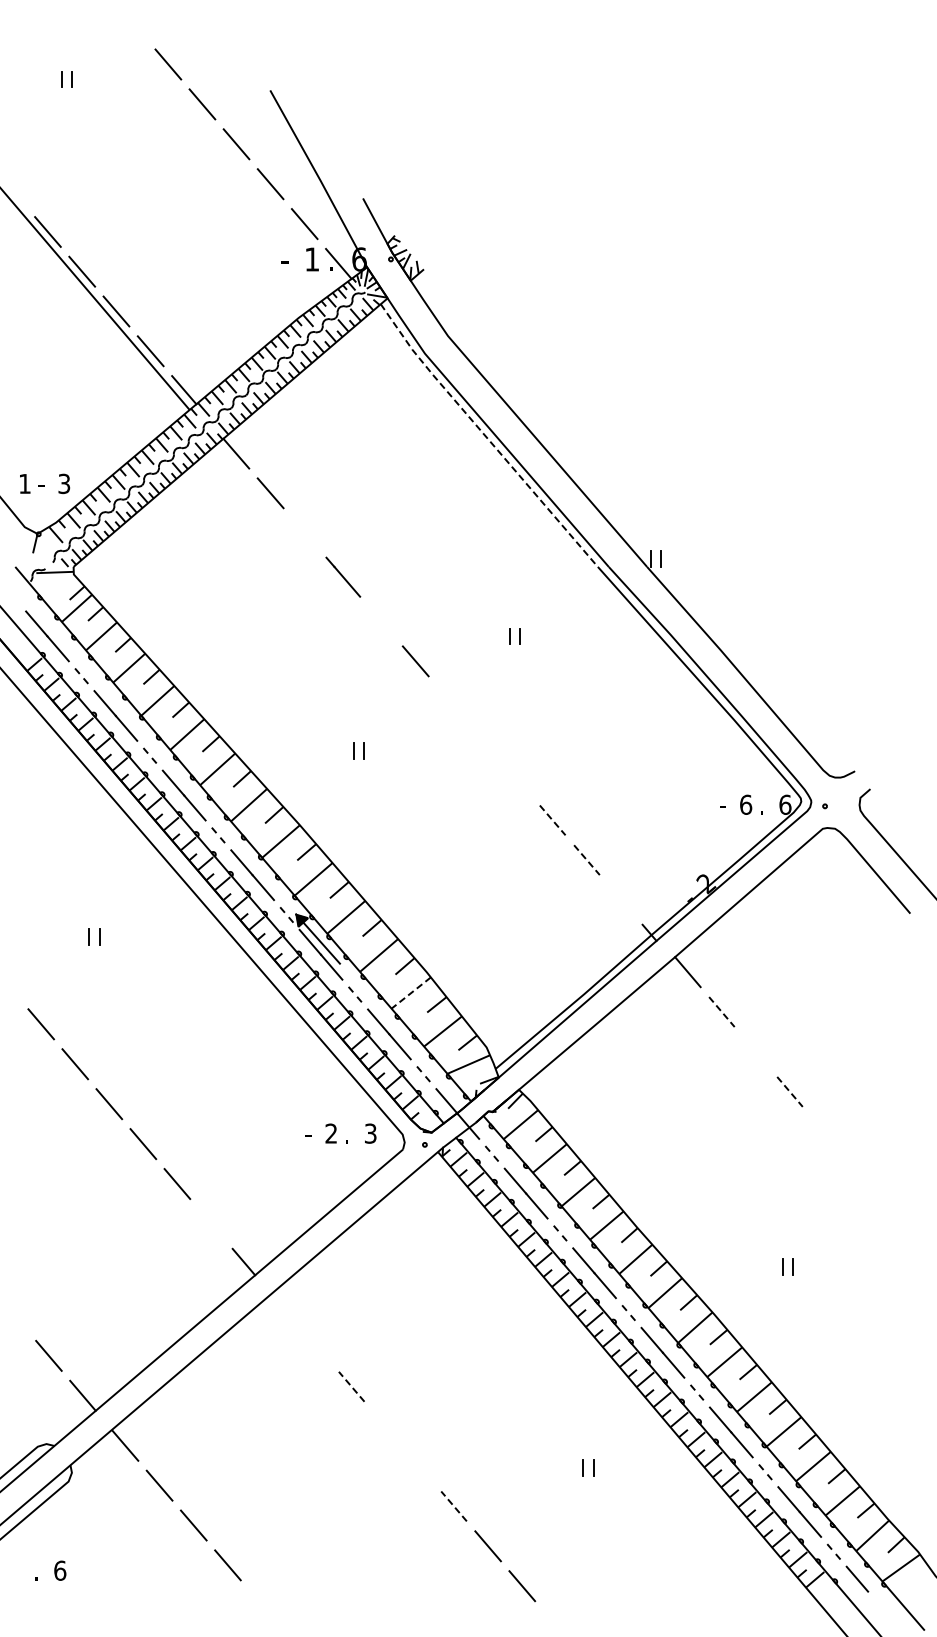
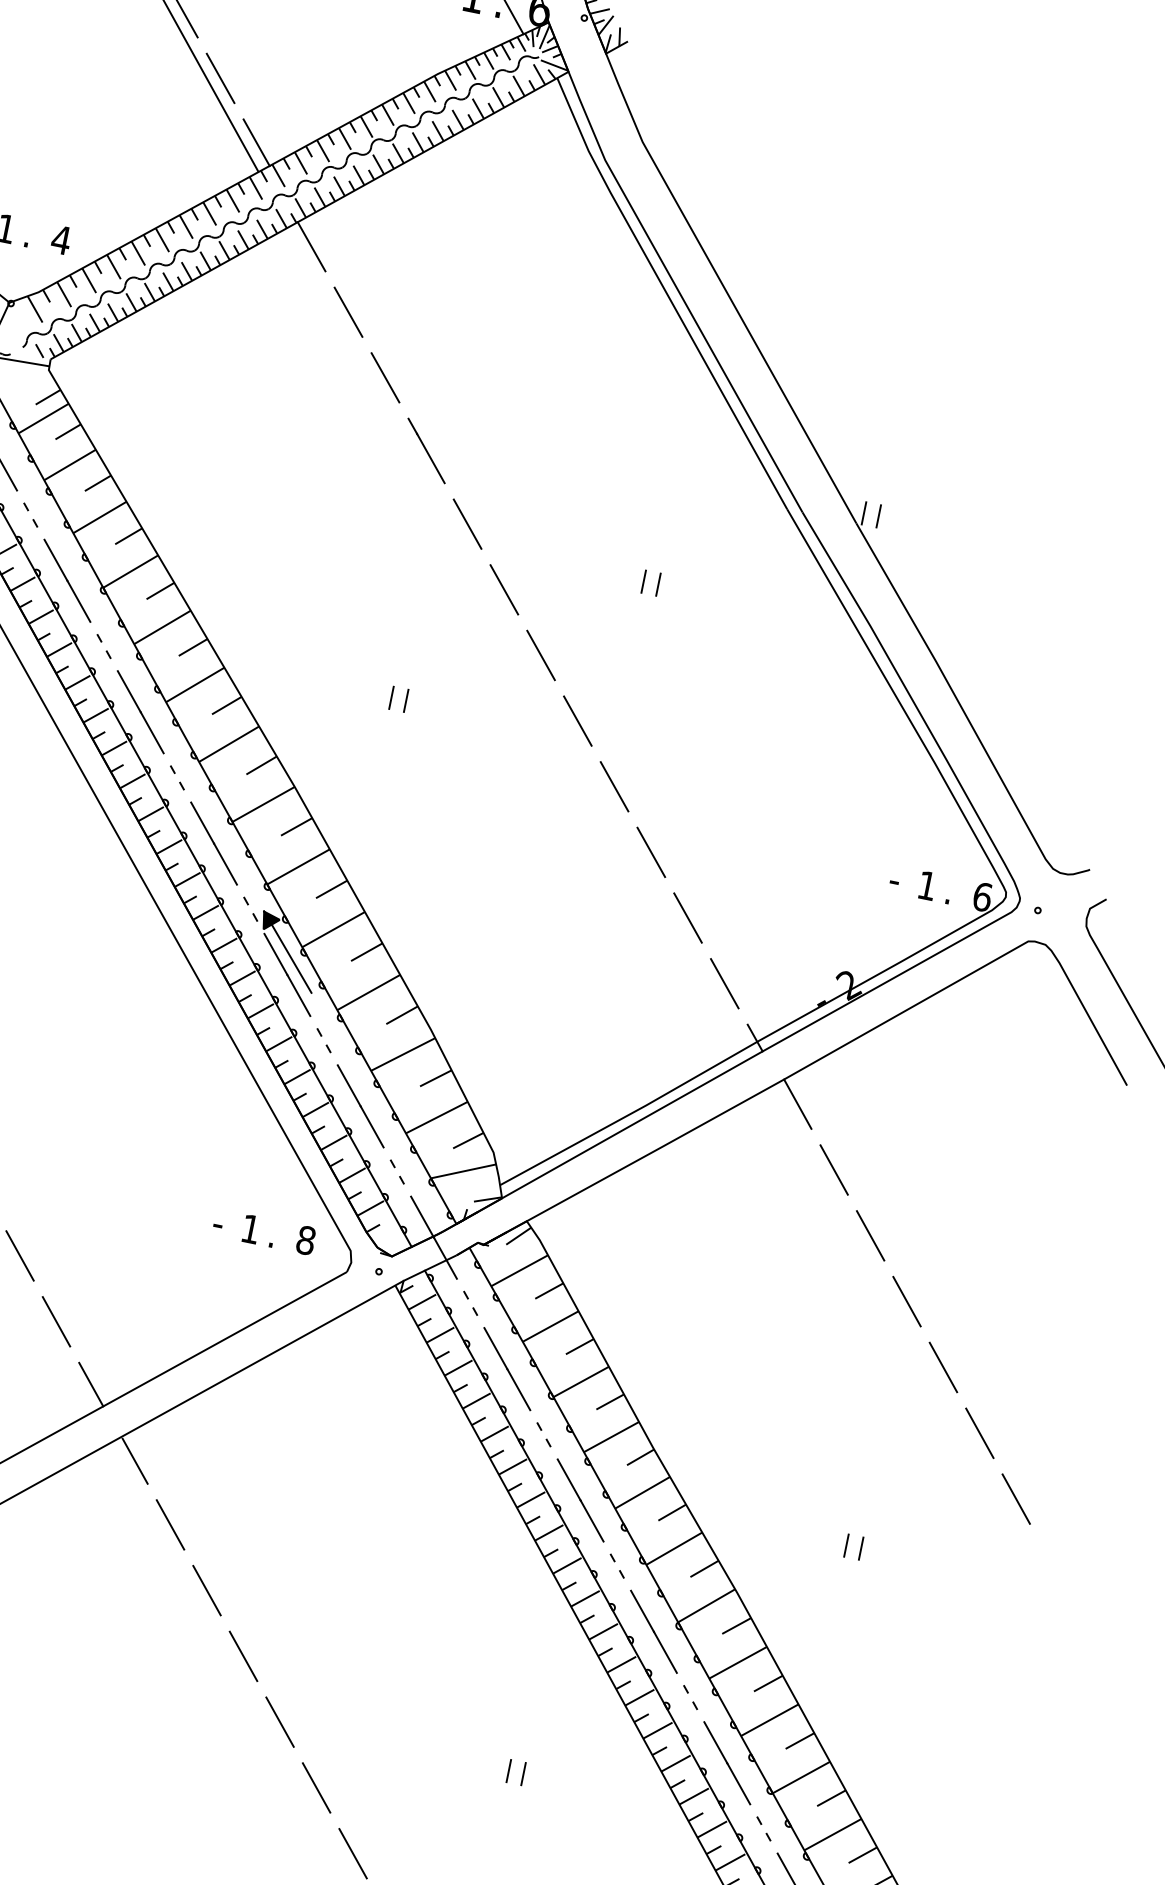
line: (485, 436) -> (666, 293), dashed -> solid
text: (63, 483) -> (60, 239), 3 -> 4
text: (41, 489) -> (27, 241), - -> .
line: (304, 532) -> (384, 377), added
line: (381, 621) -> (467, 524), added
line: (449, 701) -> (540, 655), added
line: (484, 740) -> (578, 720), added
line: (518, 780) -> (614, 786), added
text: (746, 804) -> (928, 885), 6 -> 1
line: (552, 820) -> (650, 852), dashed -> solid
line: (586, 860) -> (687, 918), dashed -> solid
line: (621, 899) -> (725, 983), added
line: (410, 993) -> (402, 1054), dashed -> solid
line: (721, 1012) -> (833, 1170), dashed -> solid
line: (755, 1051) -> (870, 1235), added
line: (790, 1091) -> (907, 1301), dashed -> solid
line: (823, 1131) -> (942, 1366), added
text: (330, 1133) -> (249, 1228), 2 -> 1
text: (370, 1133) -> (305, 1240), 3 -> 8
line: (857, 1171) -> (979, 1432), added
line: (891, 1211) -> (1015, 1498), added
line: (211, 1223) -> (56, 1321), added
line: (284, 1308) -> (134, 1461), added
line: (317, 1346) -> (170, 1524), added
line: (351, 1386) -> (206, 1590), dashed -> solid
line: (385, 1426) -> (243, 1656), added
line: (419, 1466) -> (279, 1721), added
line: (454, 1506) -> (317, 1788), dashed -> solid

